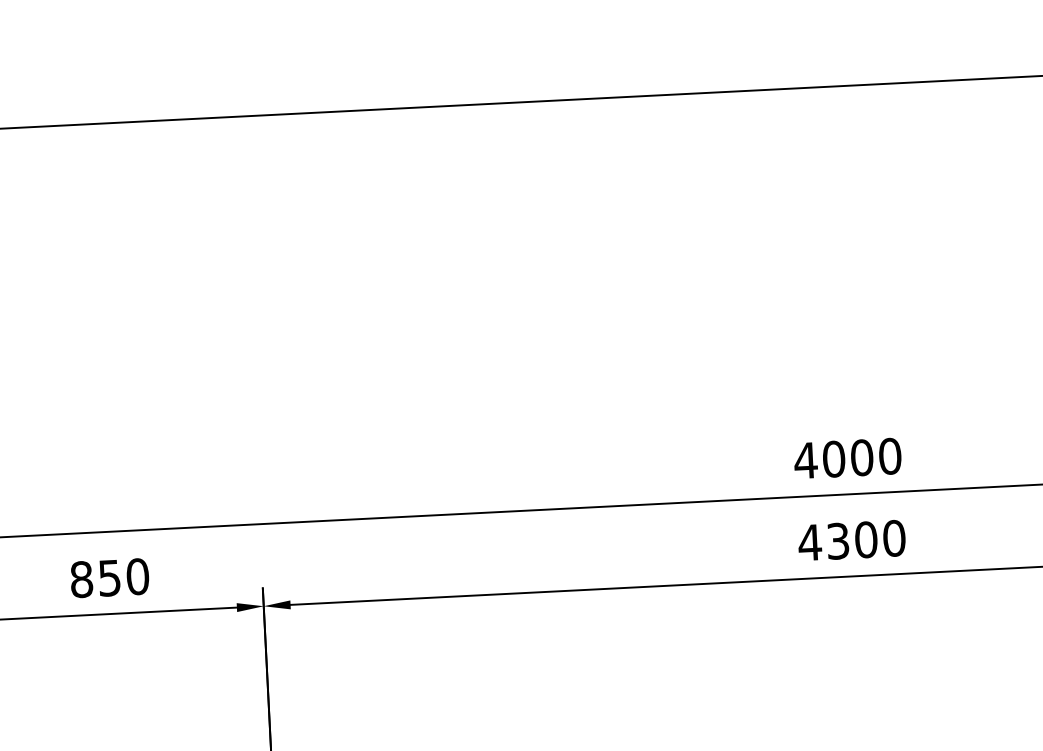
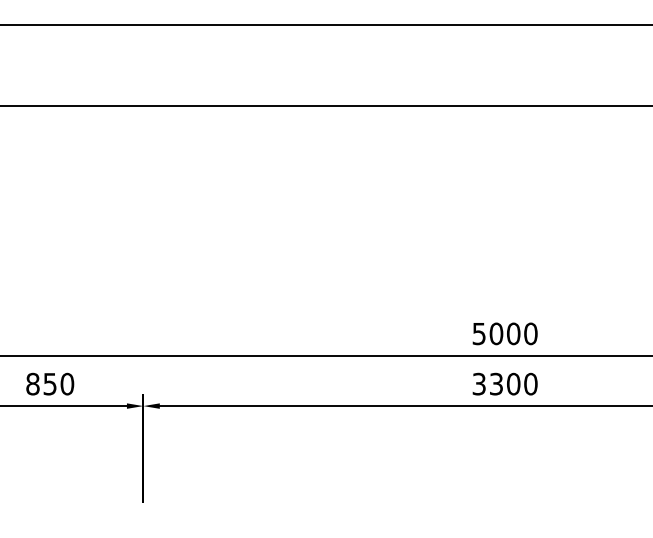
text: (806, 461) -> (479, 334), 4000 -> 5000
text: (810, 541) -> (479, 383), 4300 -> 3300

